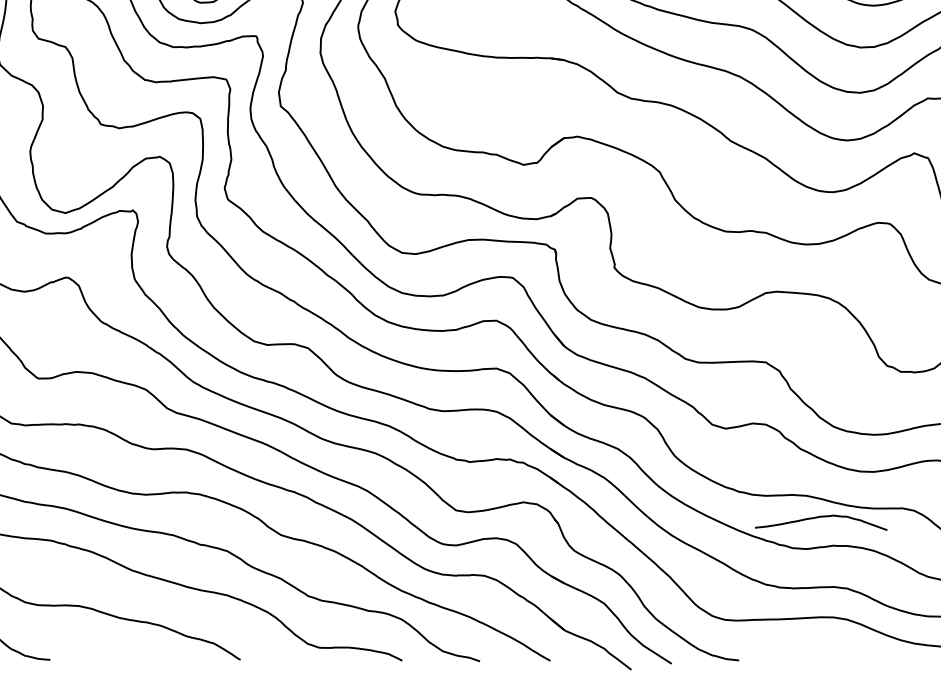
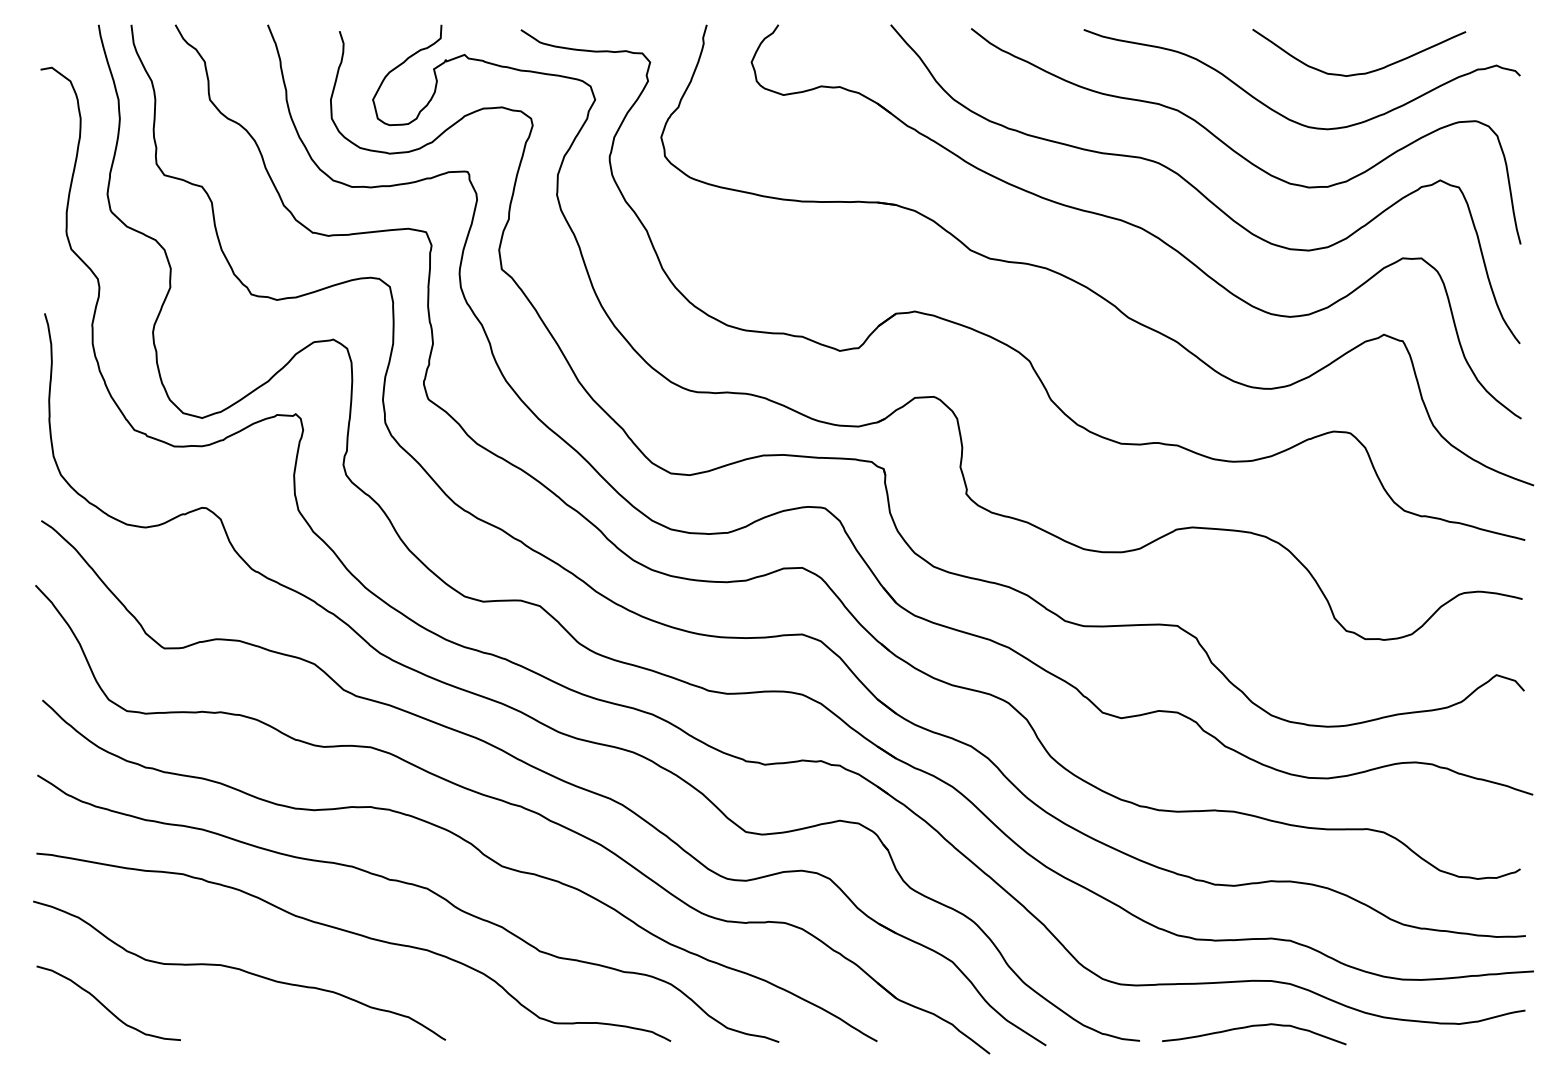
curve: (821, 517) -> (1254, 1026), moved

